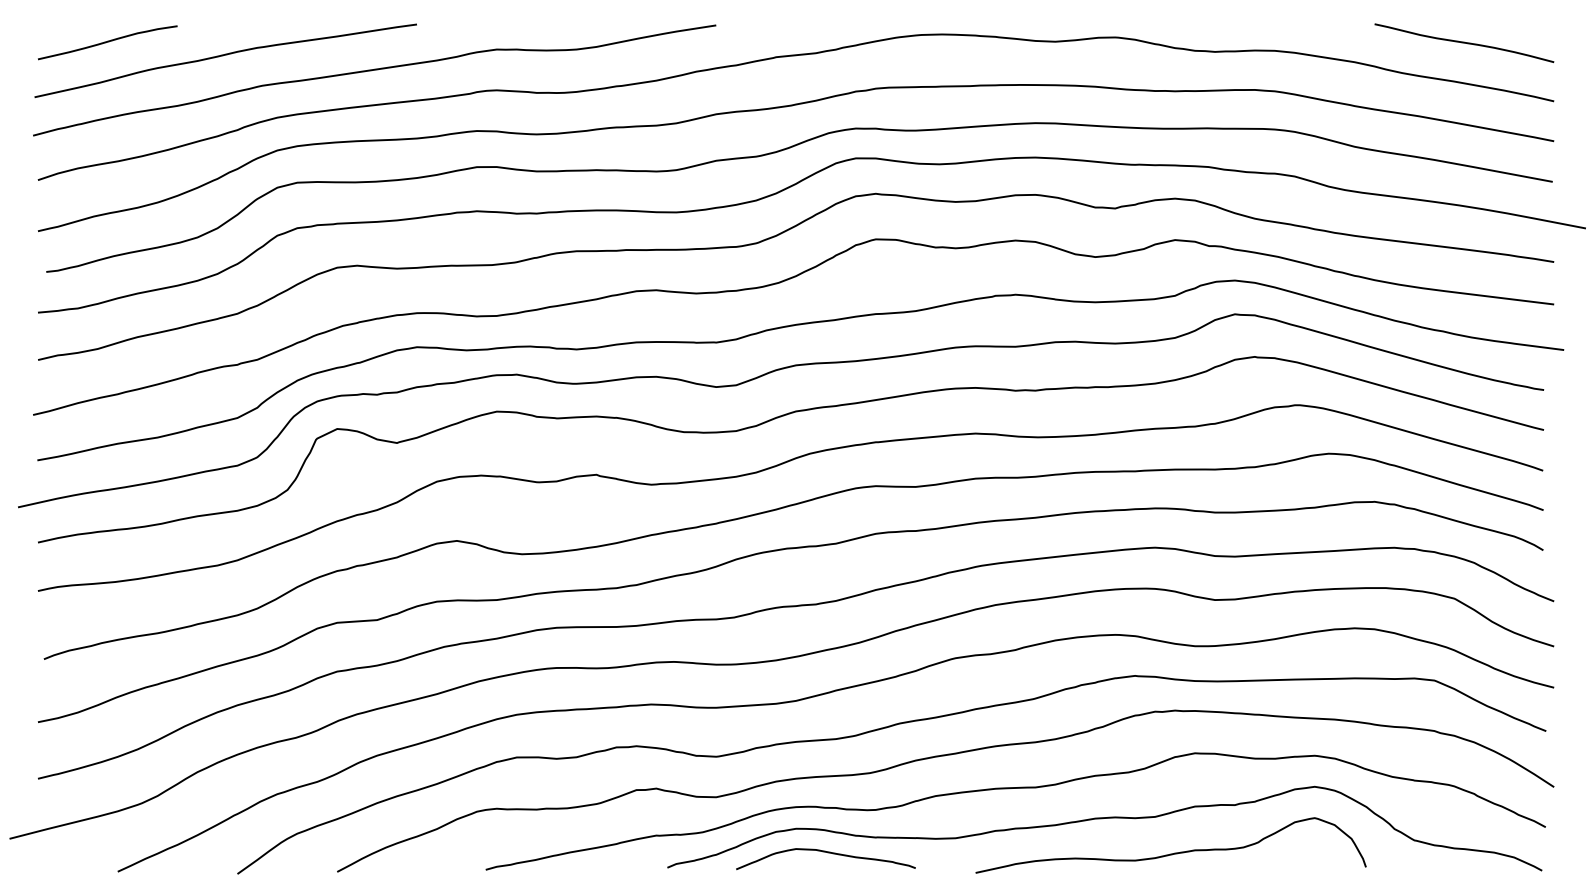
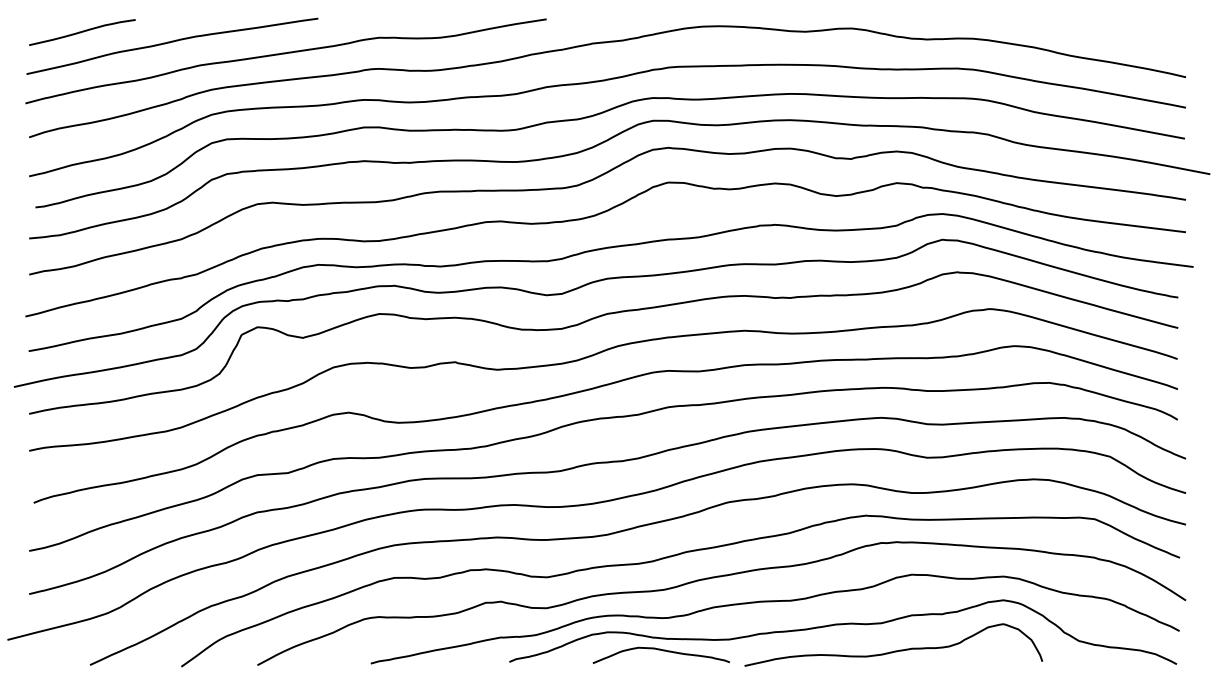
curve: (1464, 42) -> (1117, 32), removed
curve: (824, 852) -> (660, 650), moved

